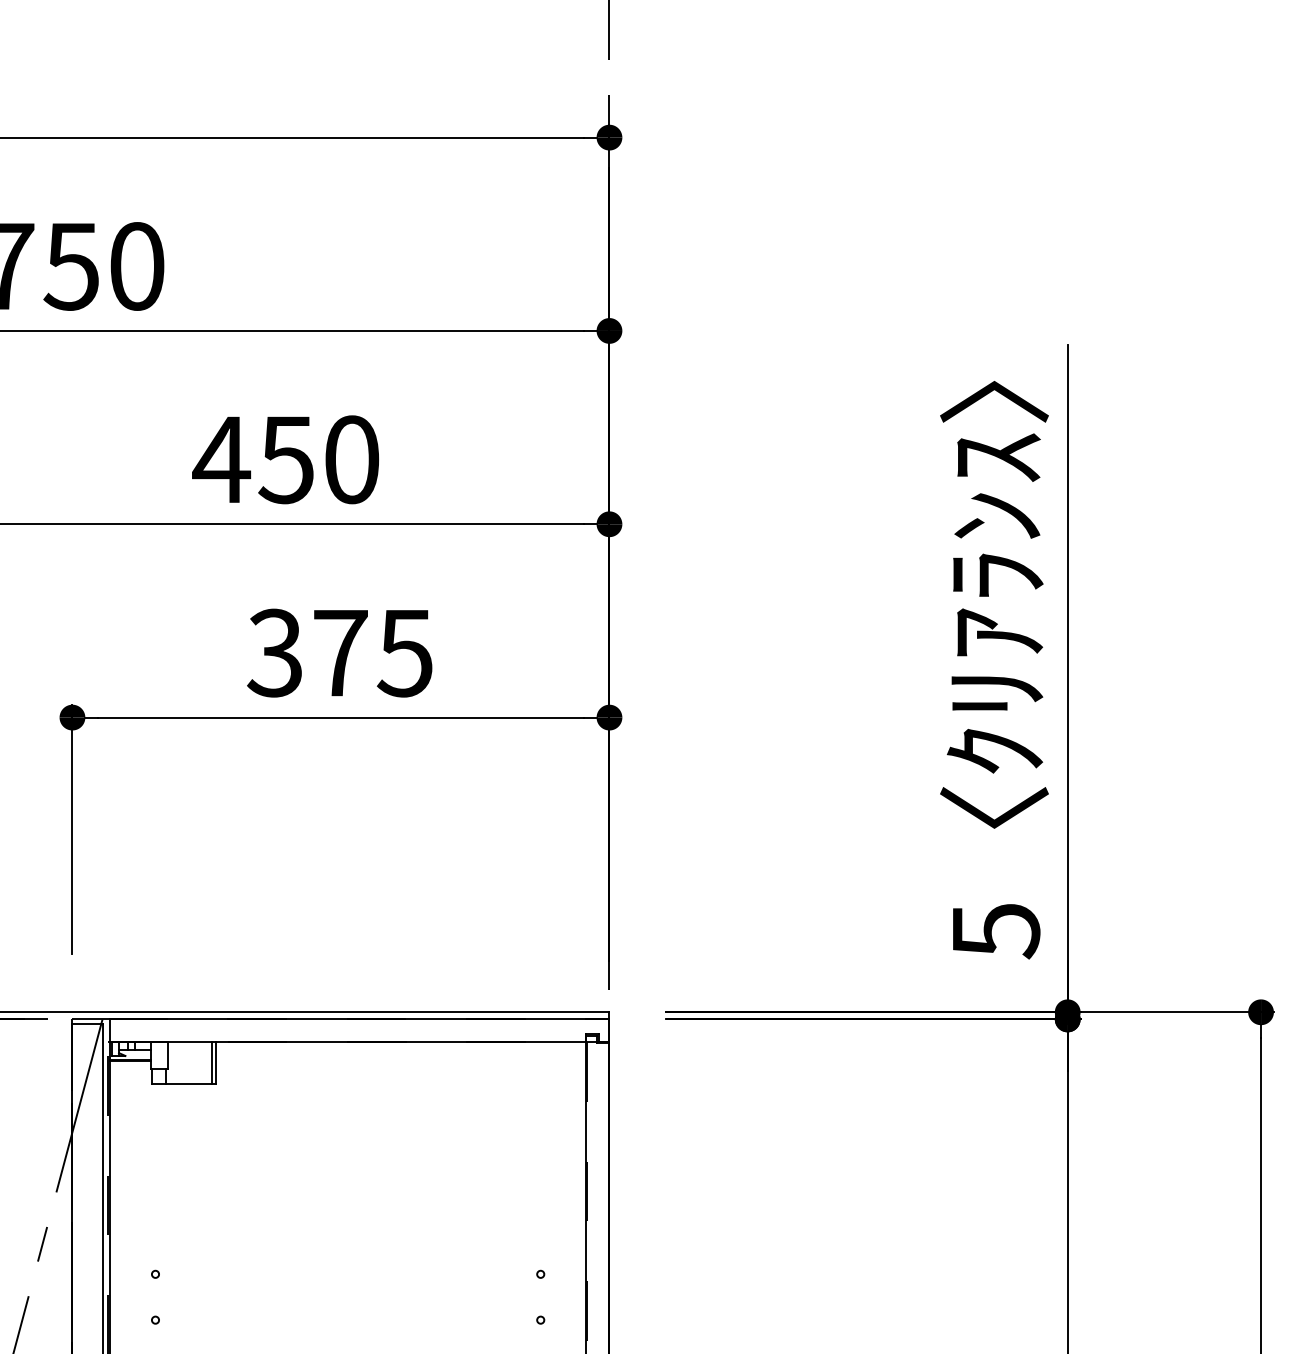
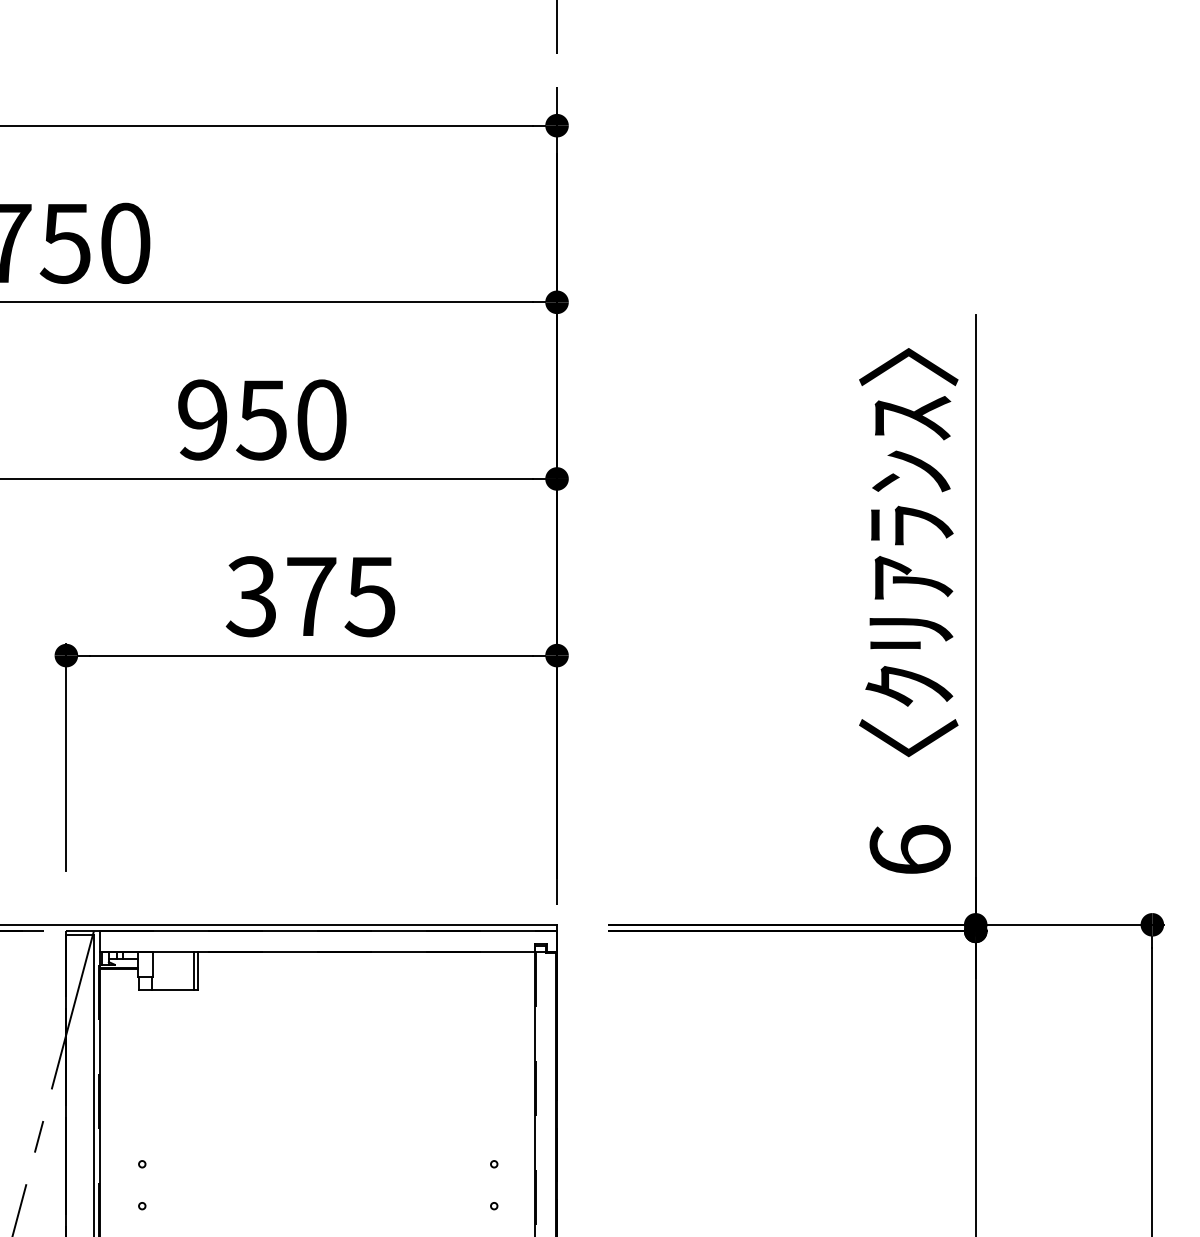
text: (221, 459) -> (202, 419), 450 -> 950
text: (995, 930) -> (909, 850), 5 -> 6

